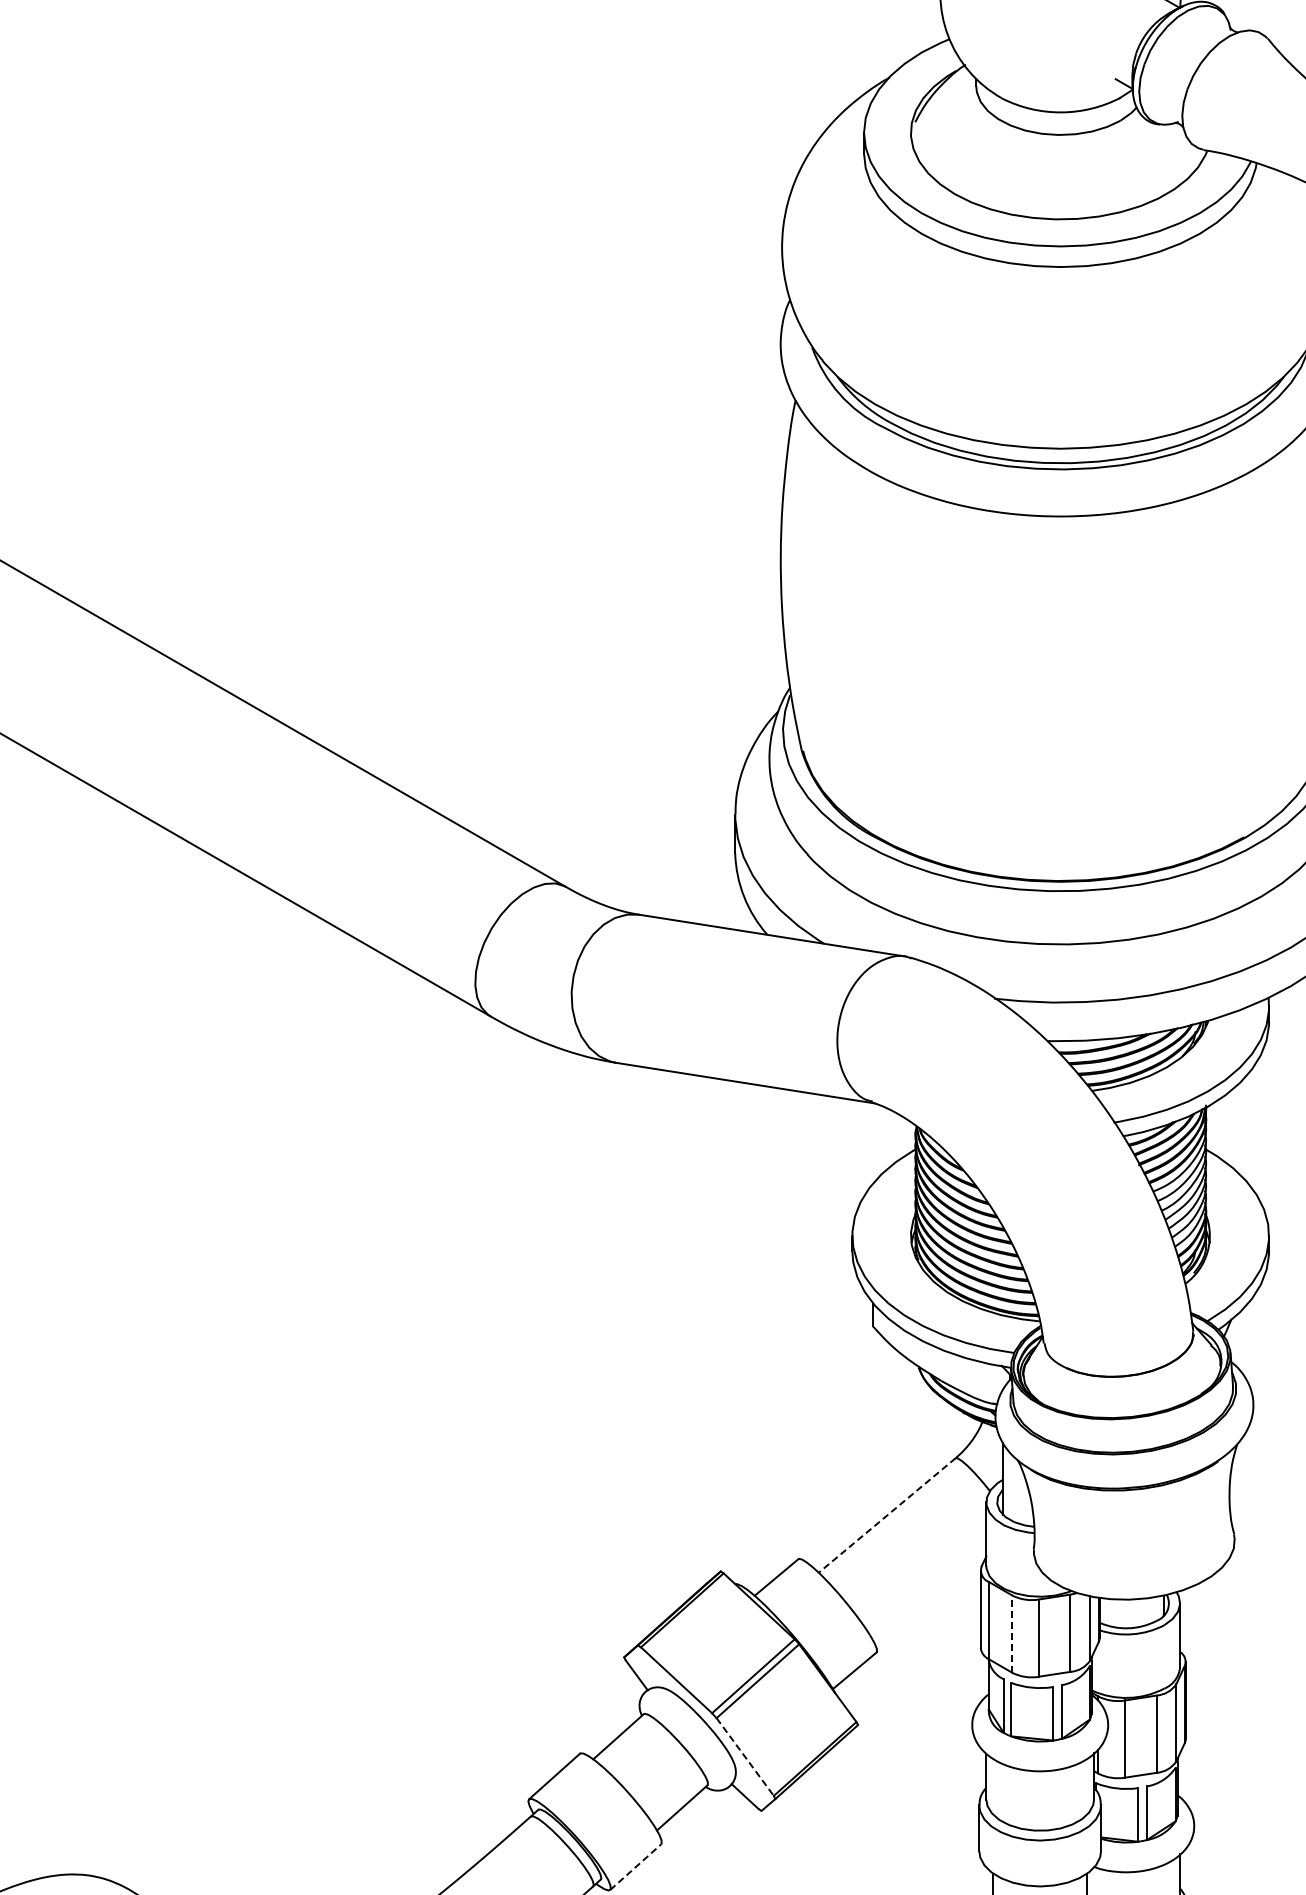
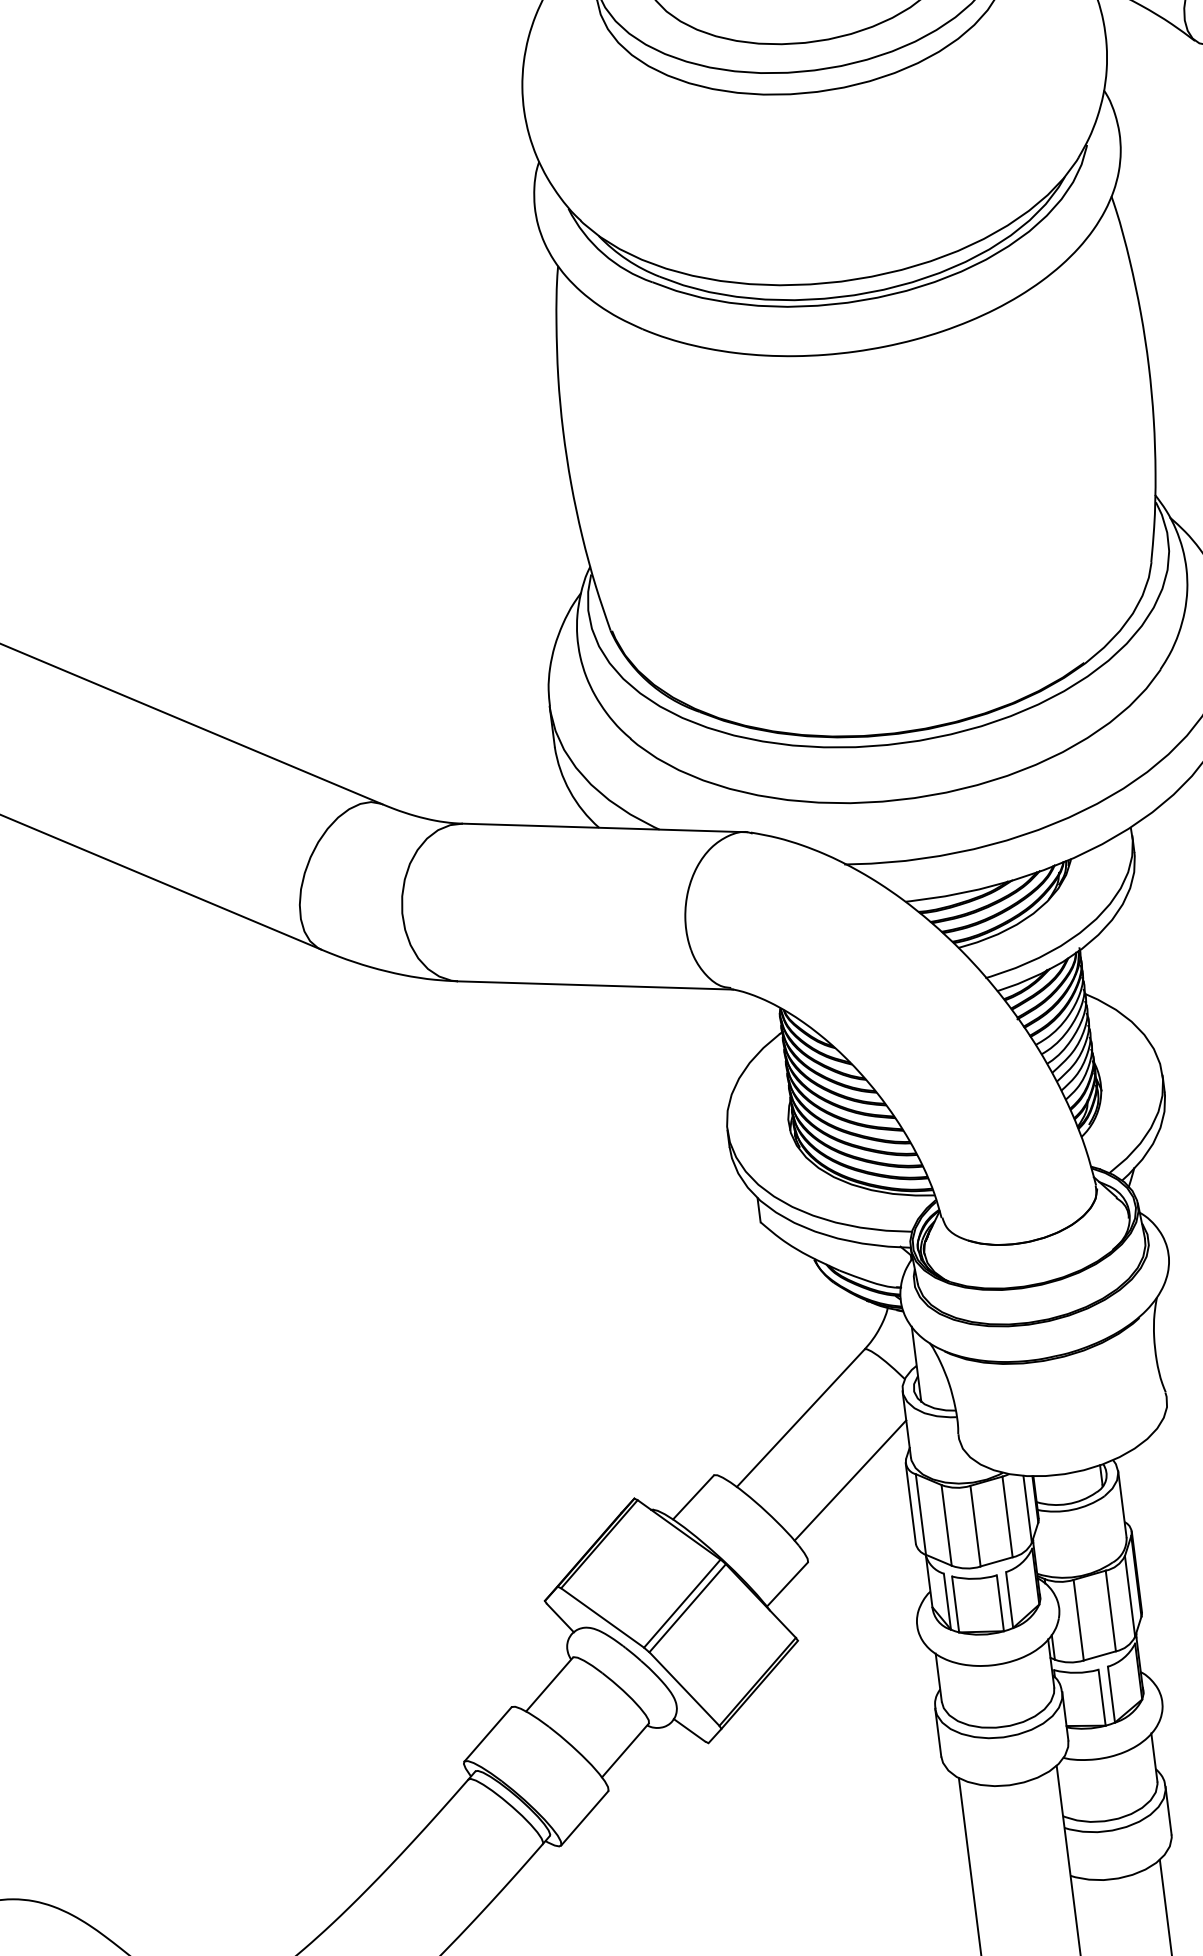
line: (886, 1515) -> (800, 1418), dashed -> solid
line: (926, 1580) -> (850, 1480), added
line: (1011, 1633) -> (946, 1524), dashed -> solid
line: (745, 1757) -> (684, 1689), dashed -> solid
line: (636, 1866) -> (585, 1817), dashed -> solid

